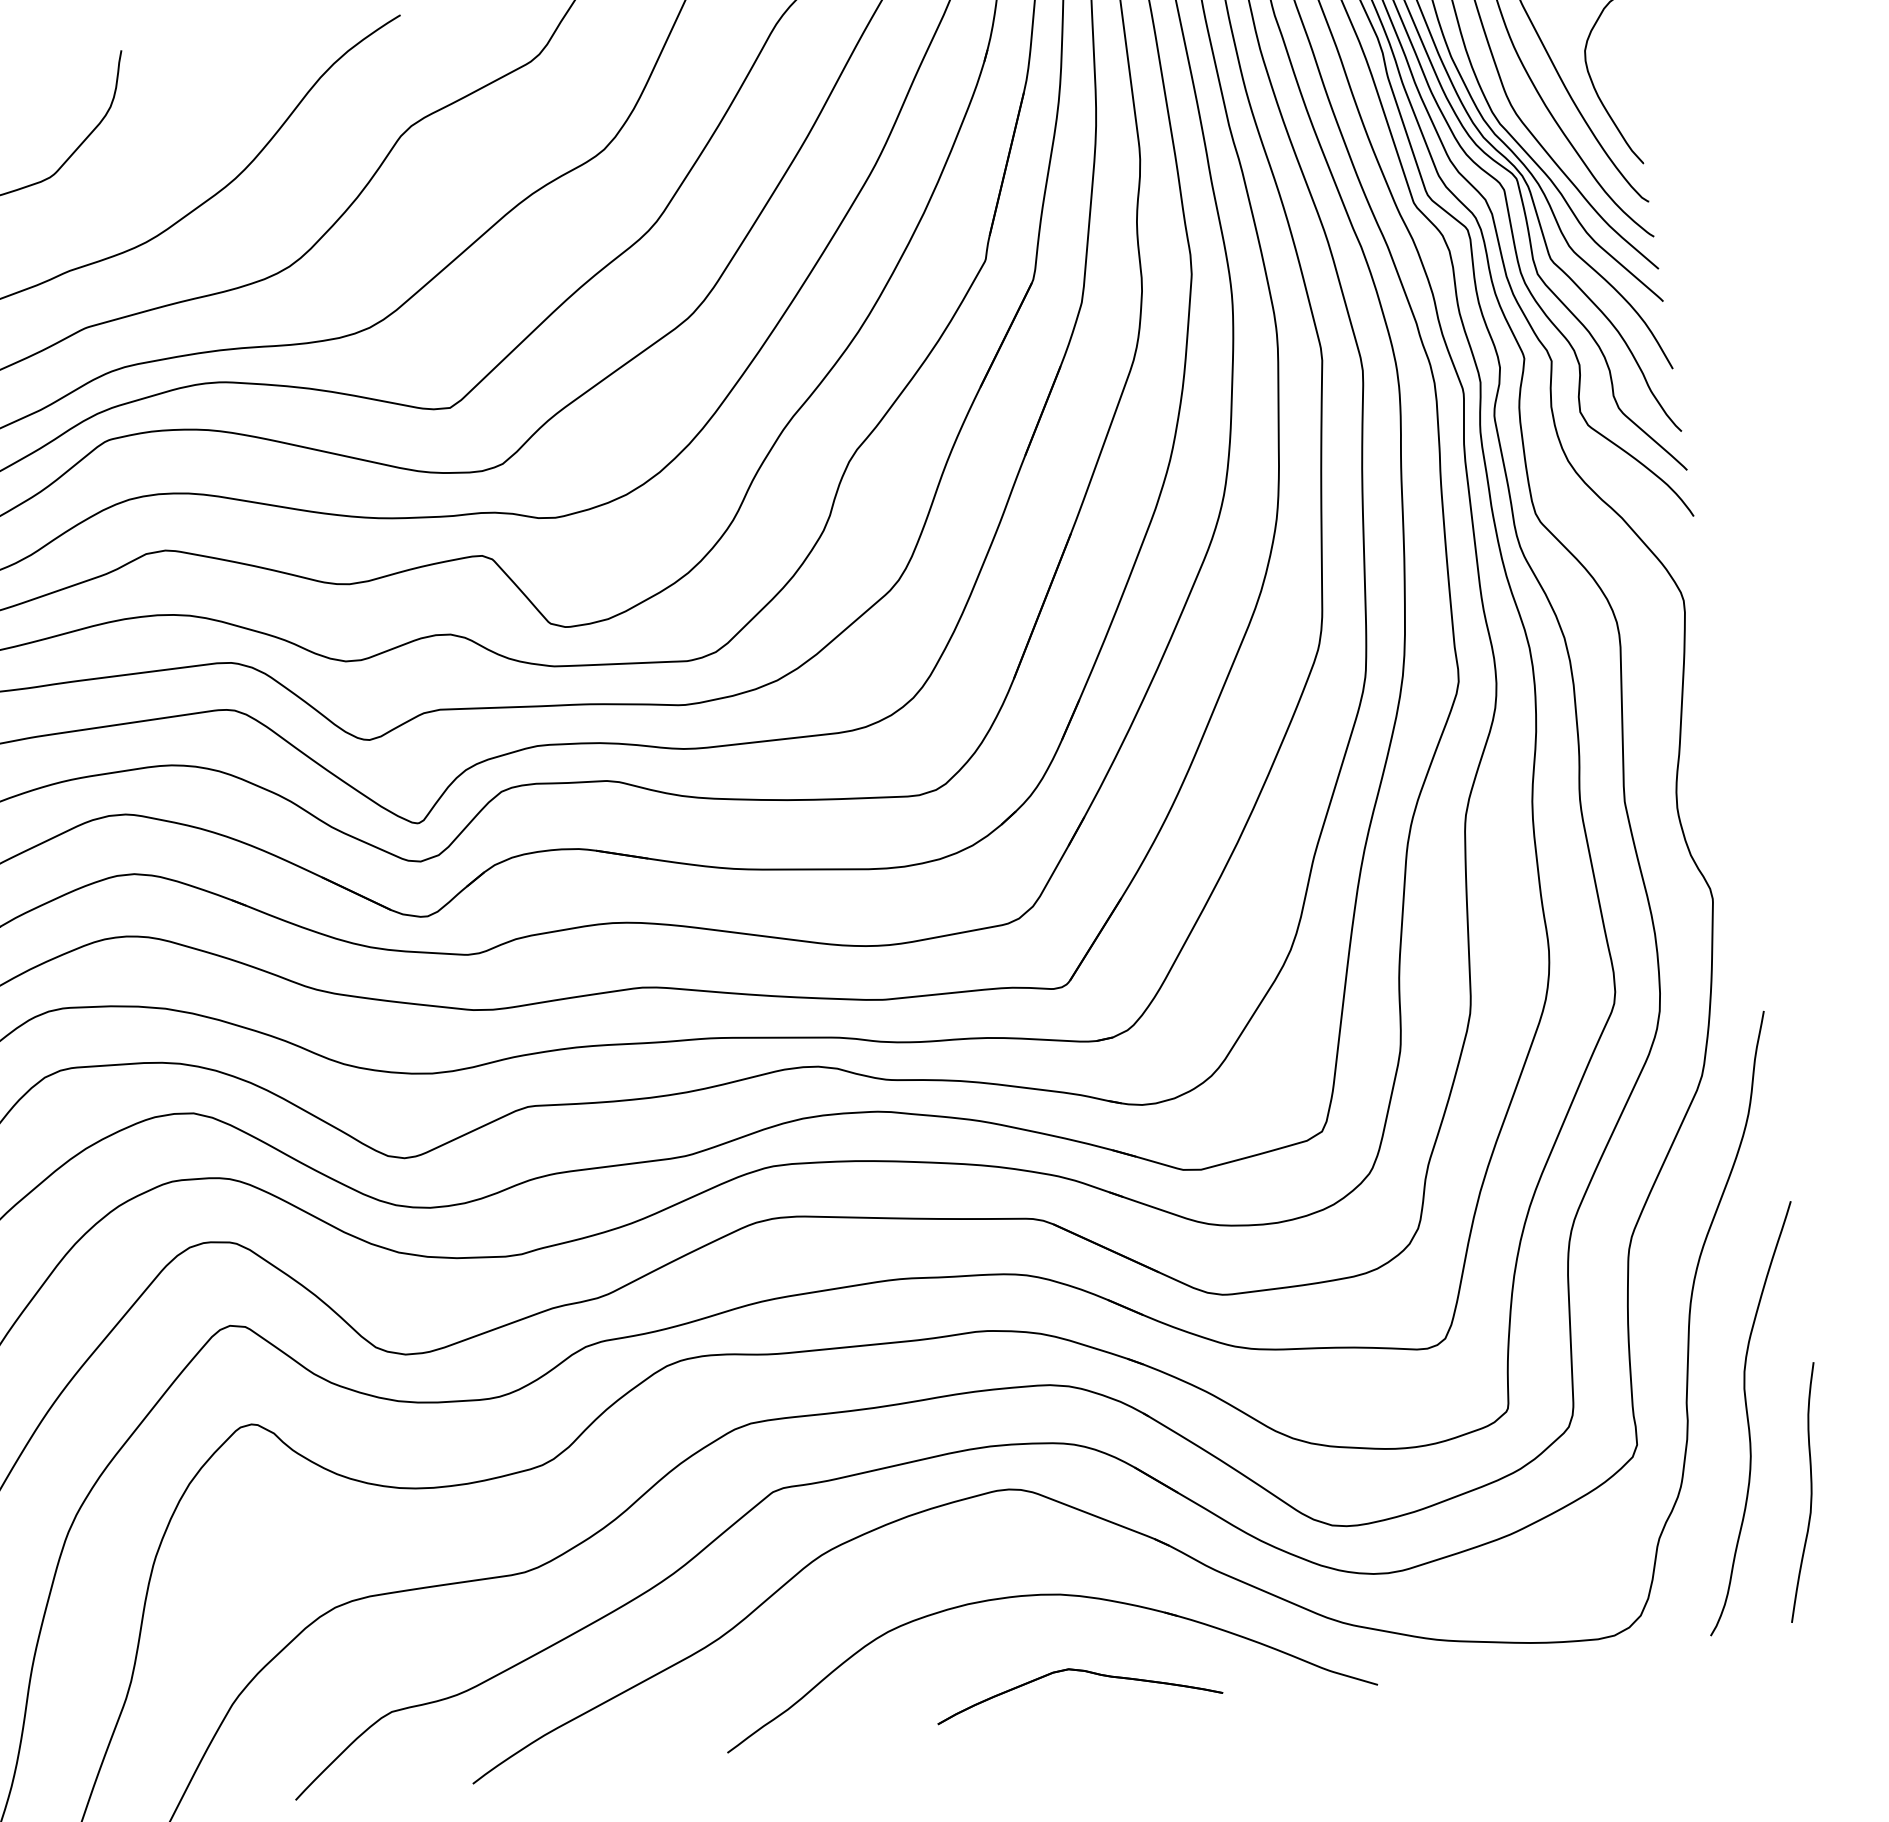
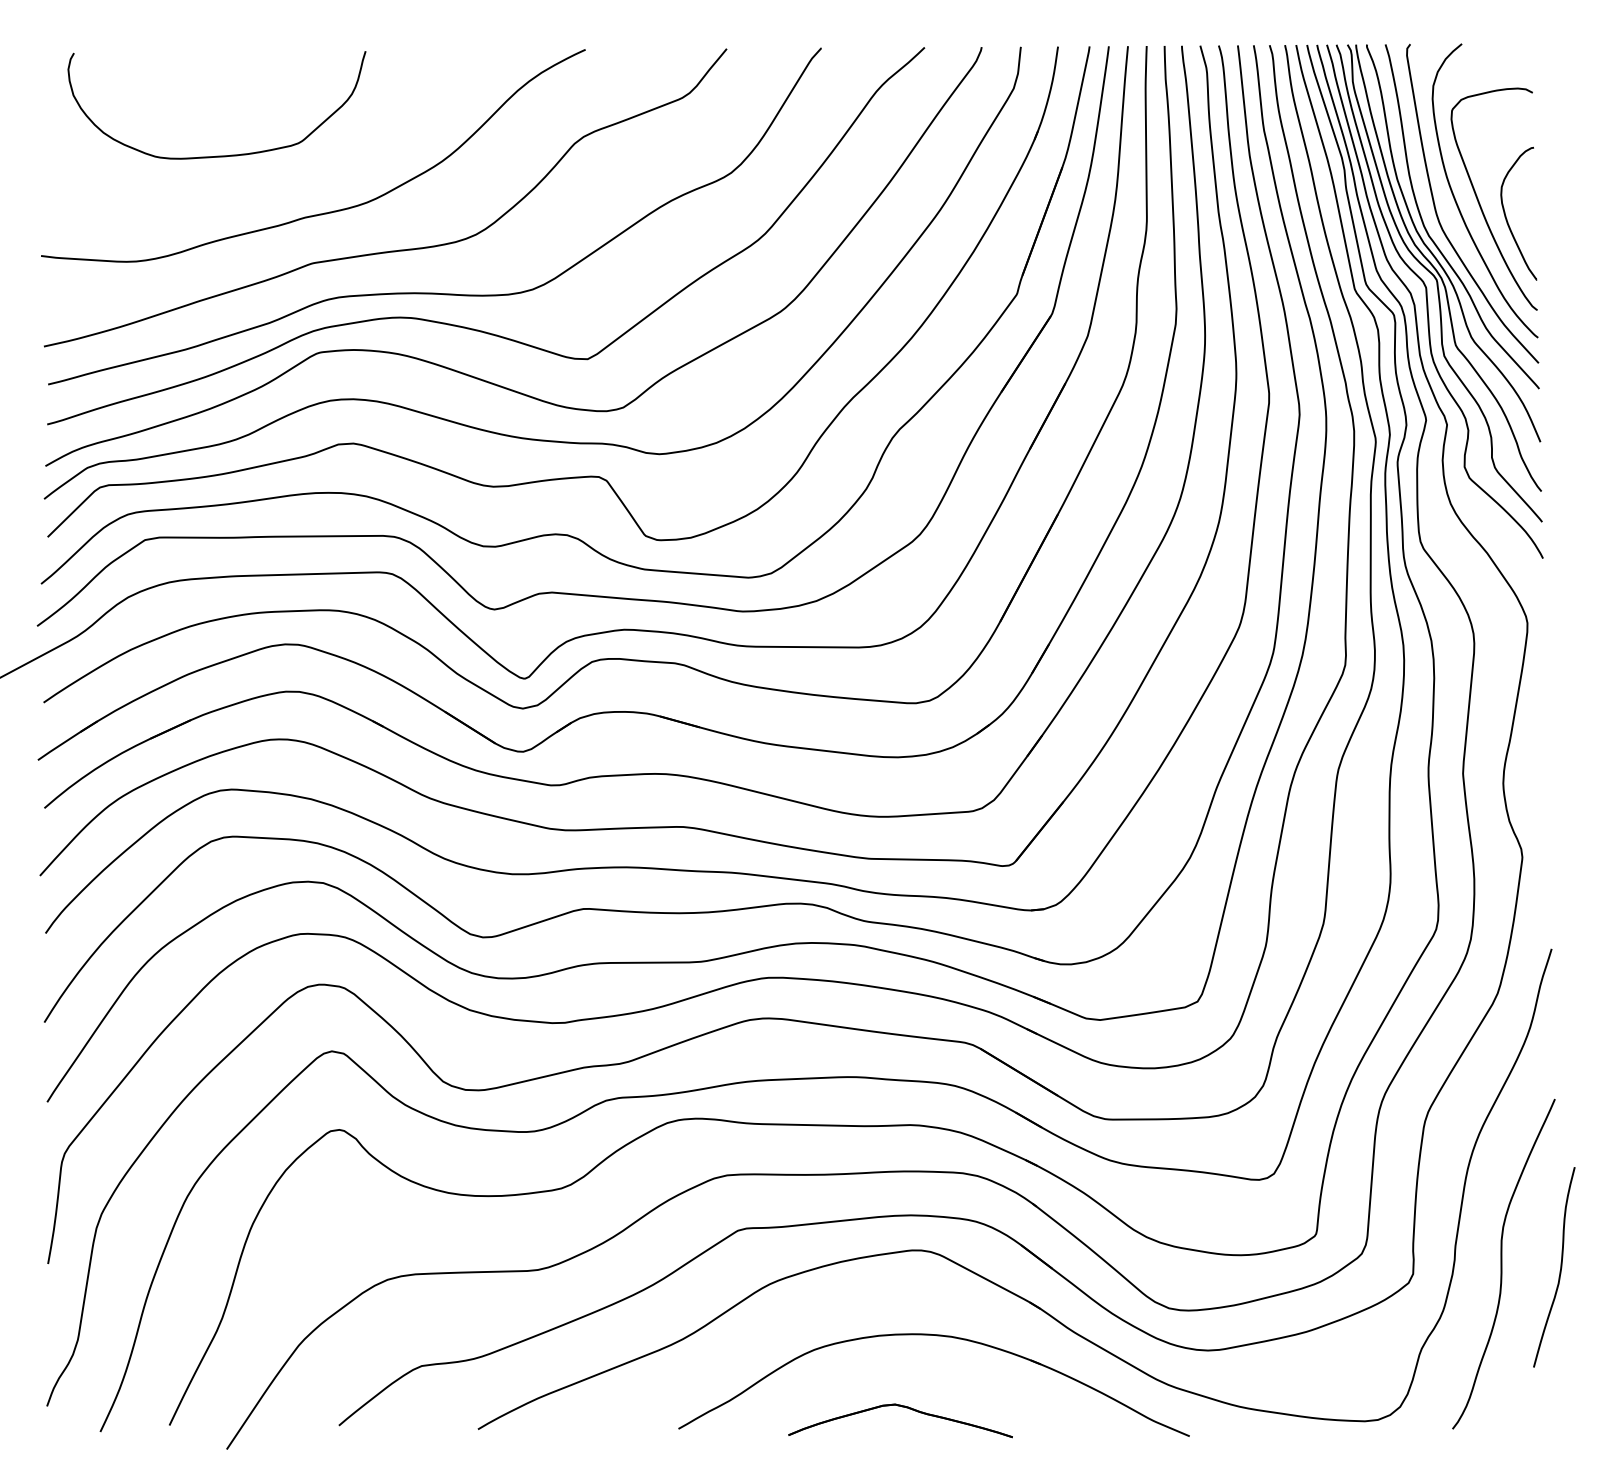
curve: (1809, 1495) -> (1559, 1270), moved
part: (1078, 1671) -> (902, 1407), moved

